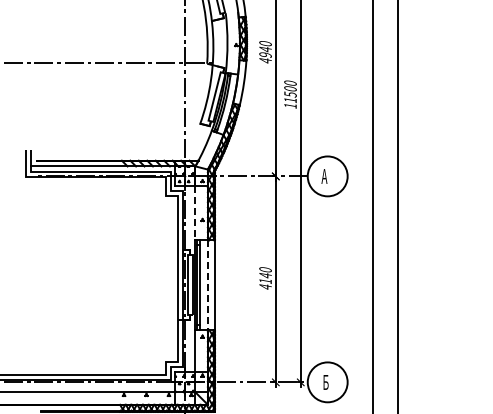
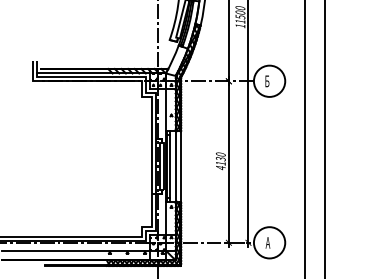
text: (324, 176) -> (267, 81), А -> Б
line: (195, 213) -> (165, 110), dashed -> solid
text: (265, 275) -> (220, 159), 4140 -> 4130
line: (207, 285) -> (175, 166), dashed -> solid
text: (325, 382) -> (267, 242), Б -> А

